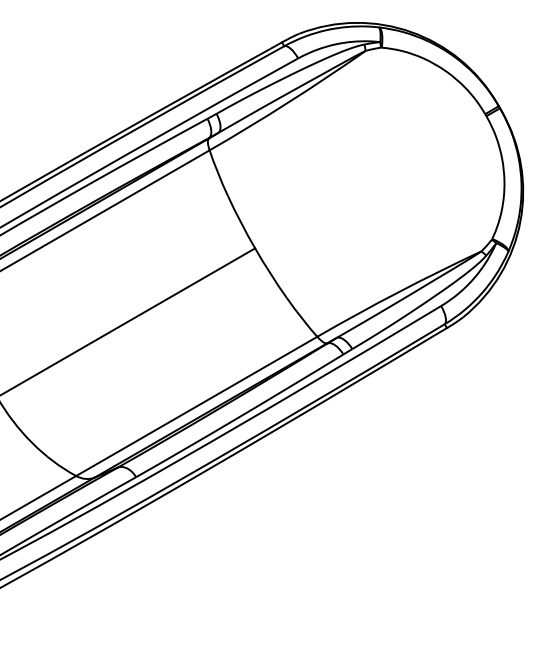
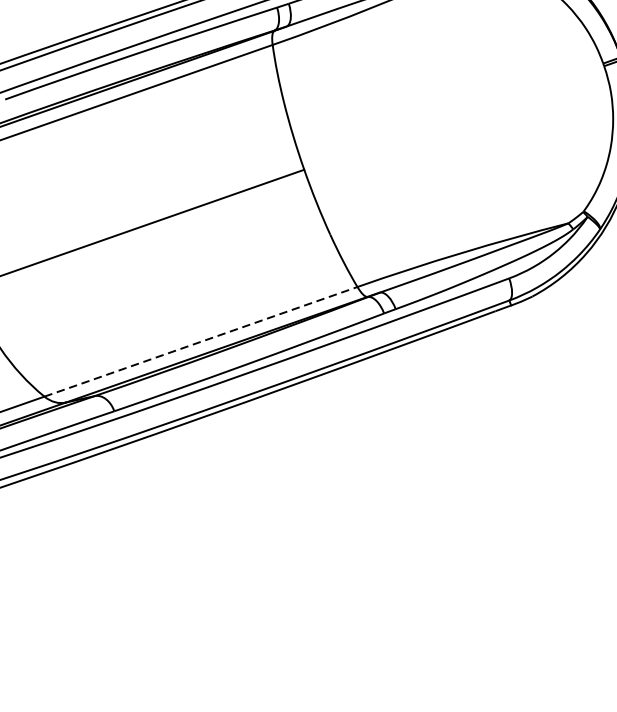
line: (197, 406) -> (201, 342), solid -> dashed

